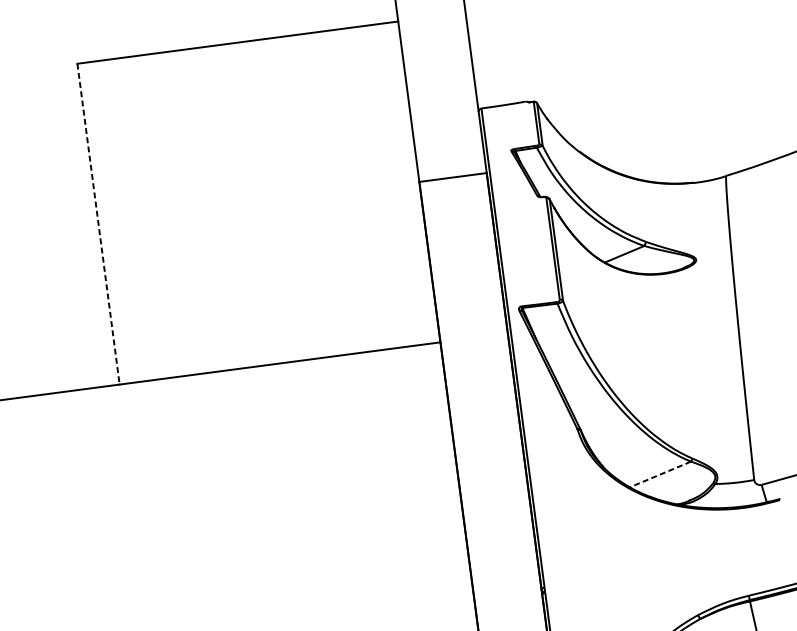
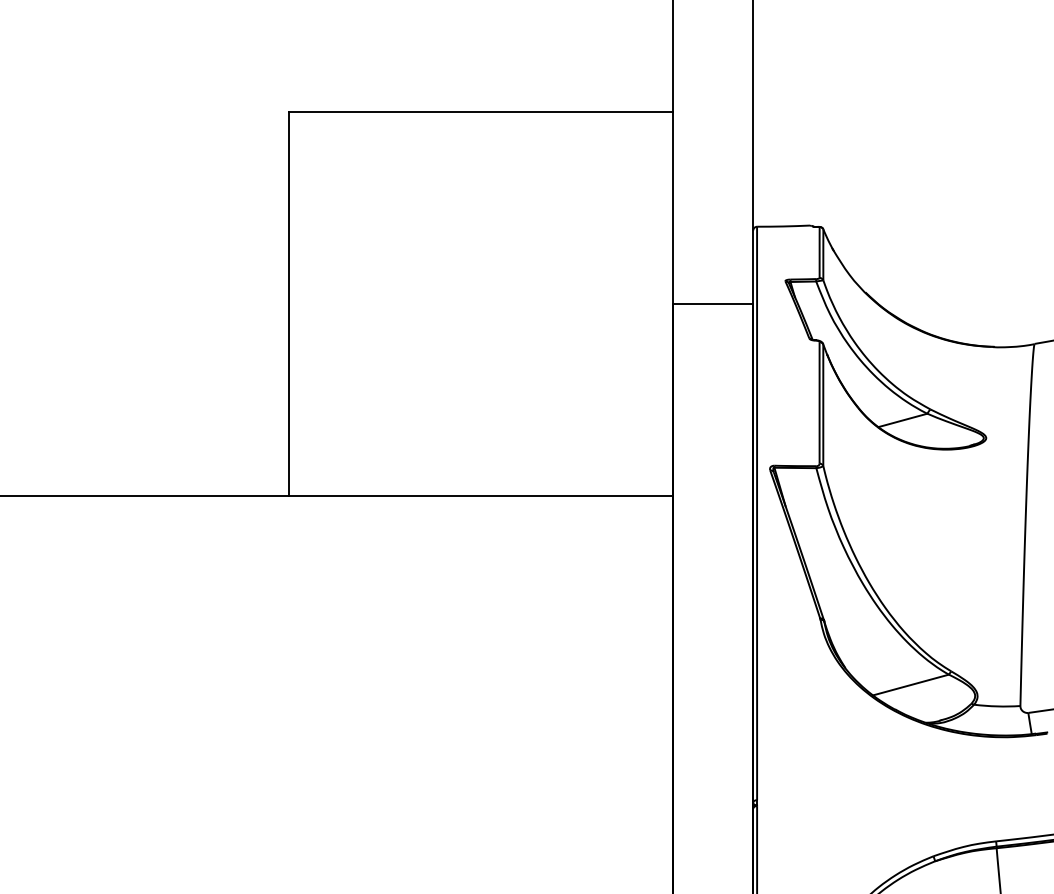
line: (98, 224) -> (288, 303), dashed -> solid
line: (660, 474) -> (910, 685), dashed -> solid

